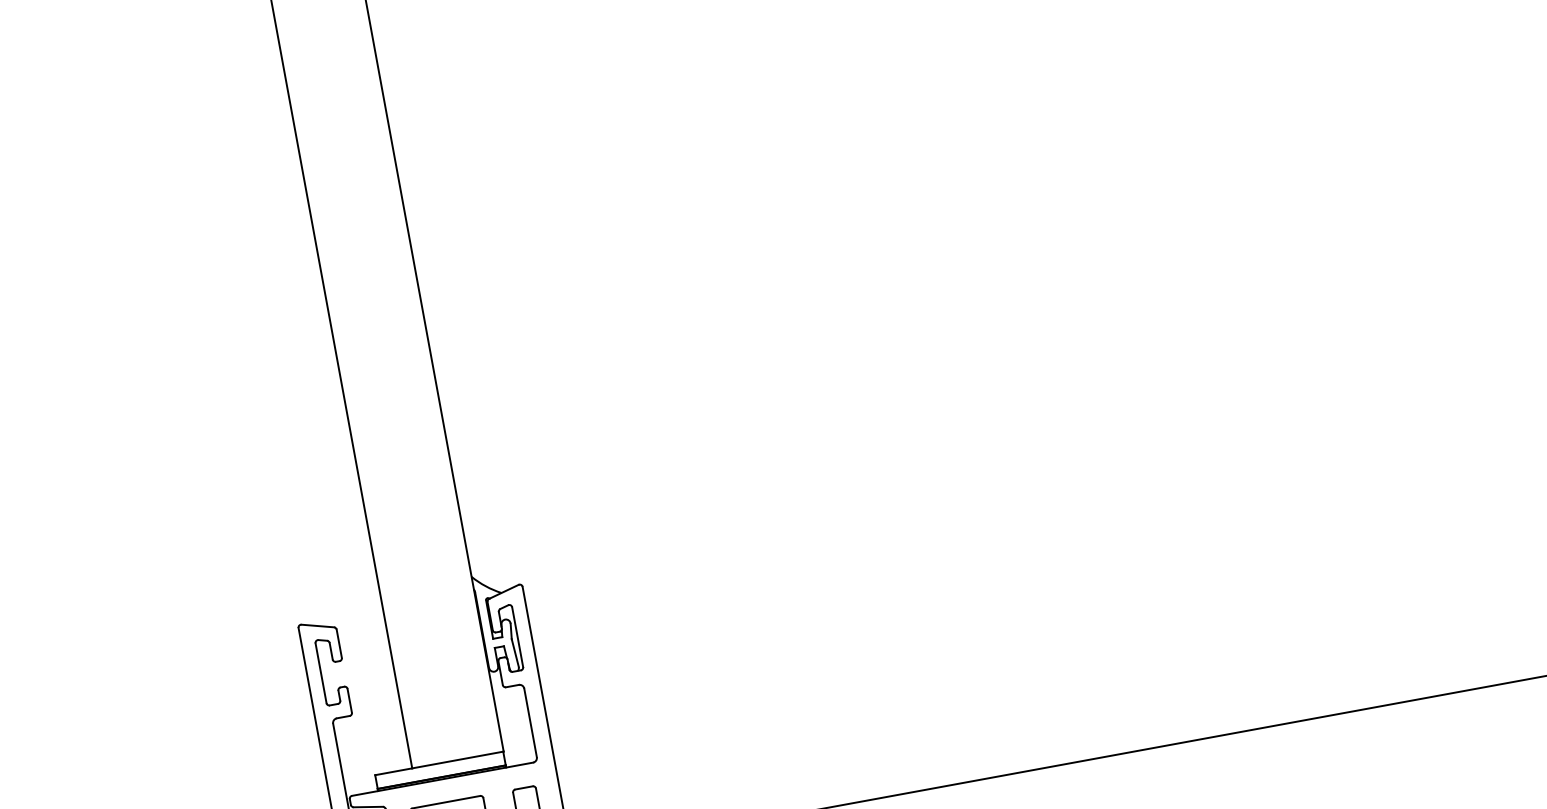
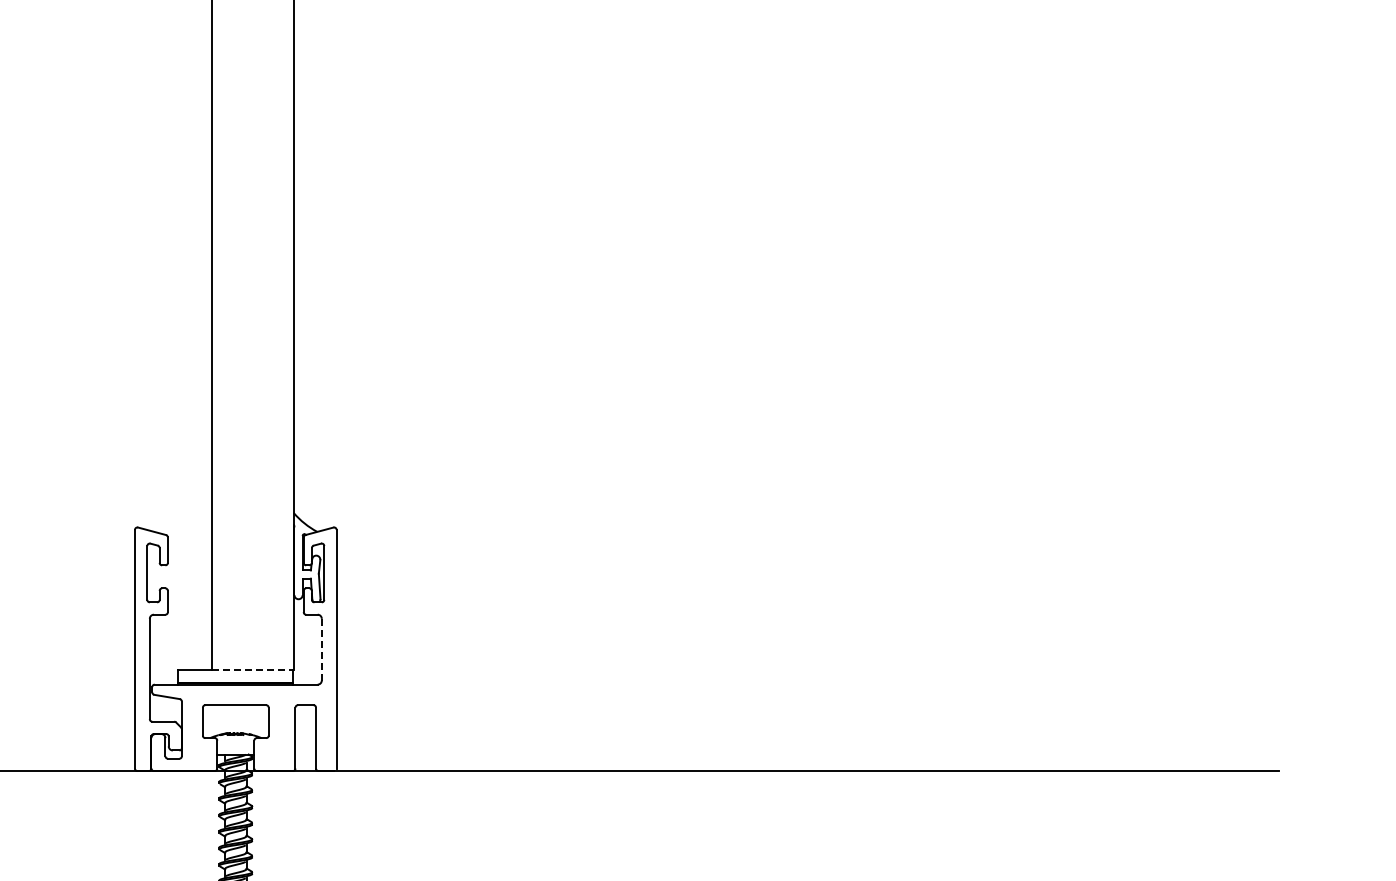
line: (530, 722) -> (321, 649), solid -> dashed
line: (458, 760) -> (253, 670), solid -> dashed

